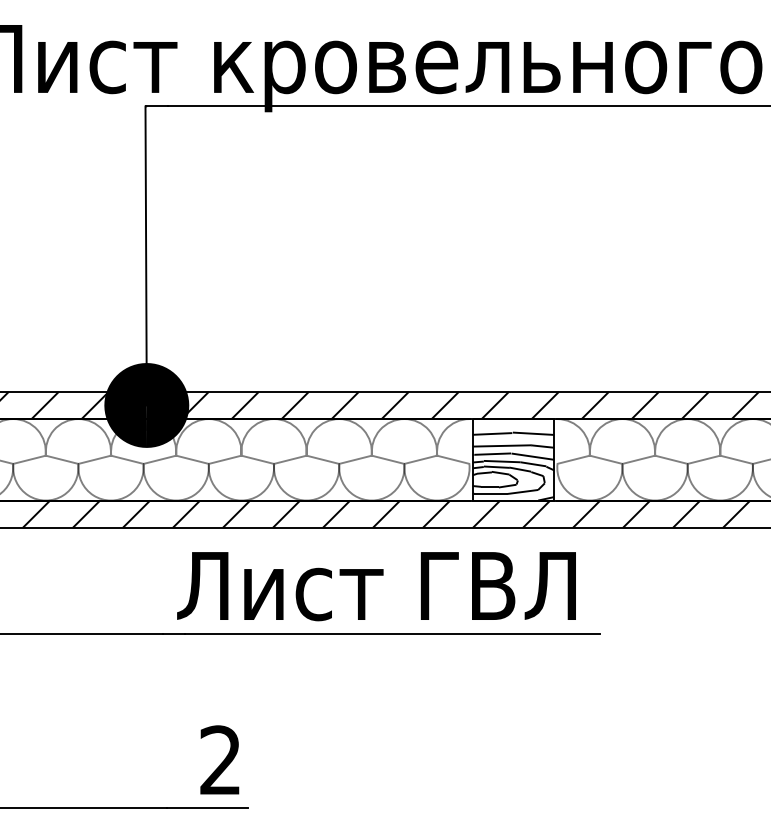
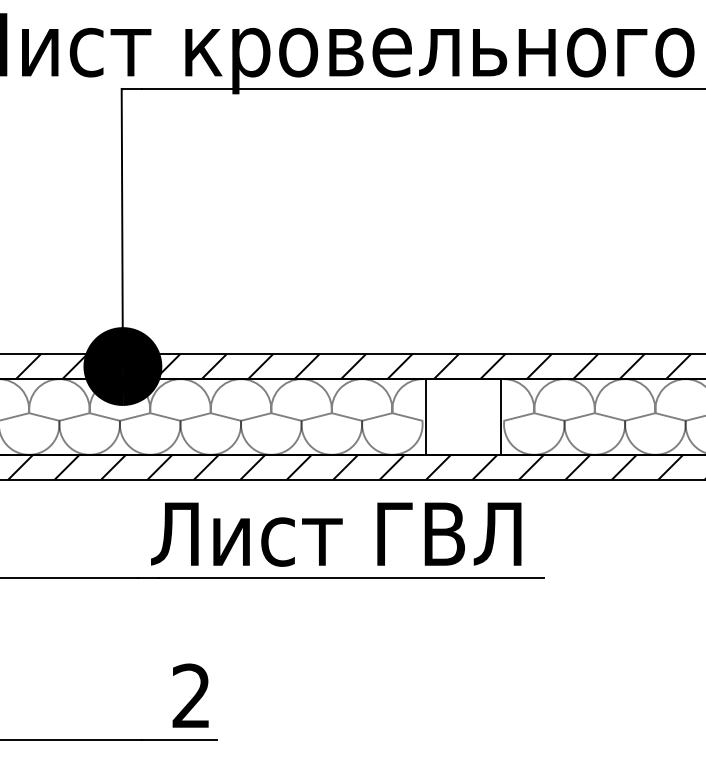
hatch: (513, 466) -> (463, 423), removed

